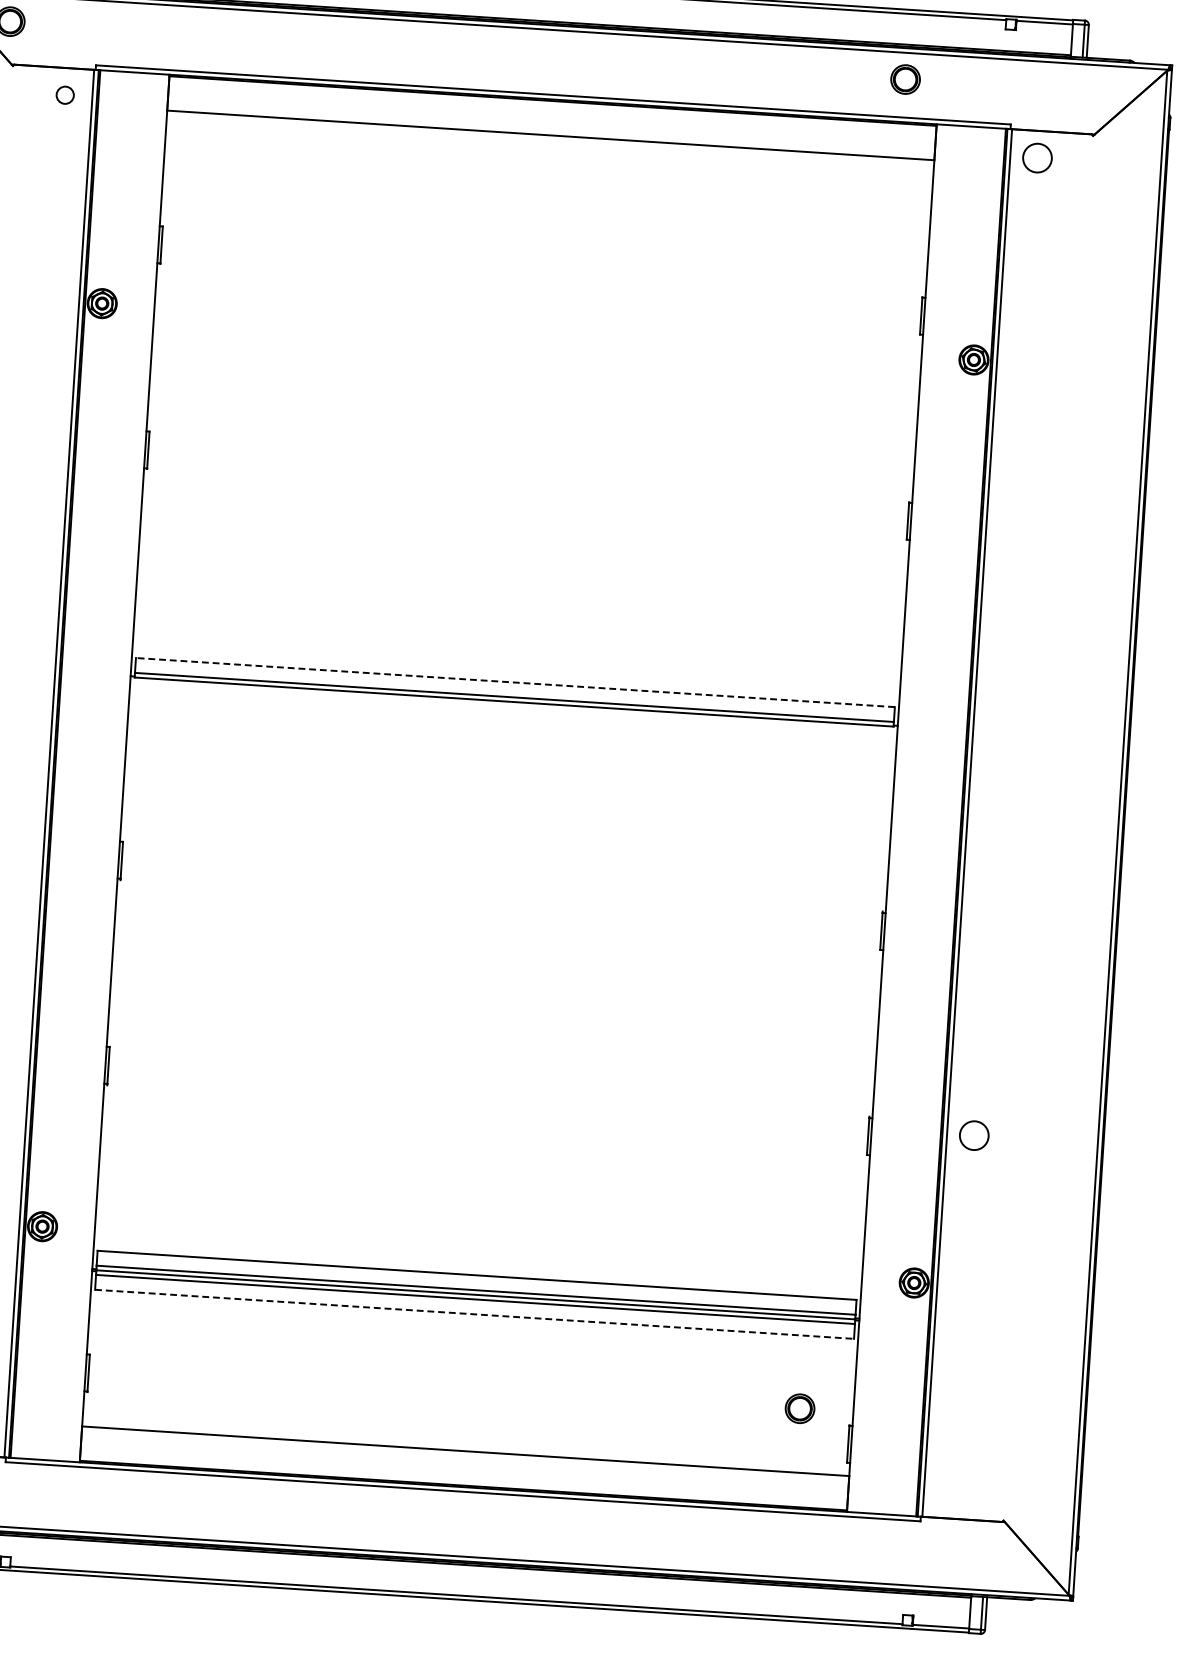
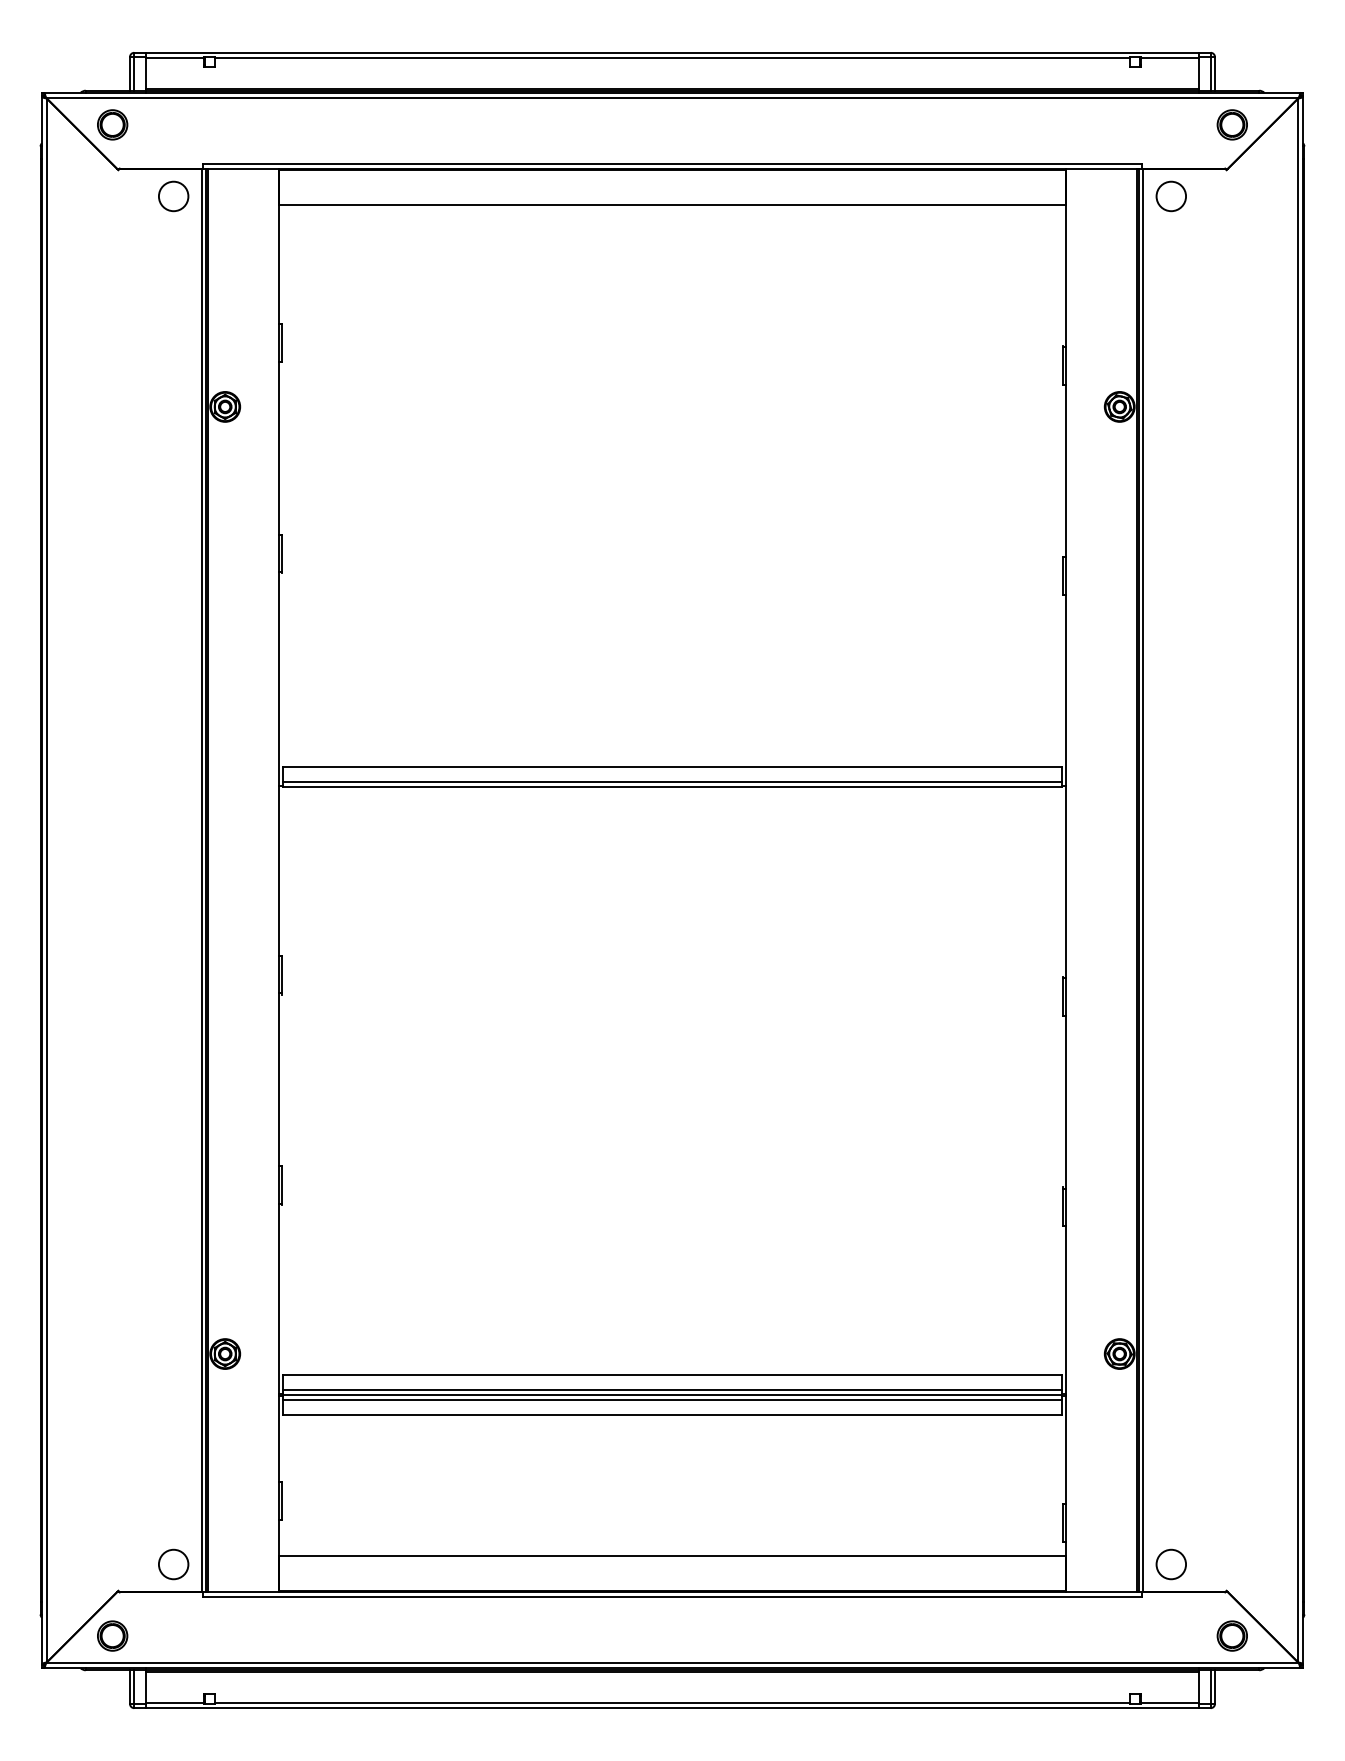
part: (904, 79) -> (1231, 124), moved
circle: (65, 95) -> (173, 196), size x1.67
line: (515, 682) -> (672, 766), dashed -> solid
circle: (973, 1135) -> (1170, 1564), moved
line: (474, 1314) -> (672, 1415), dashed -> solid
part: (799, 1408) -> (1231, 1635), moved

